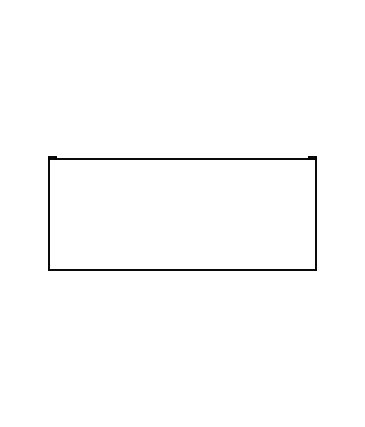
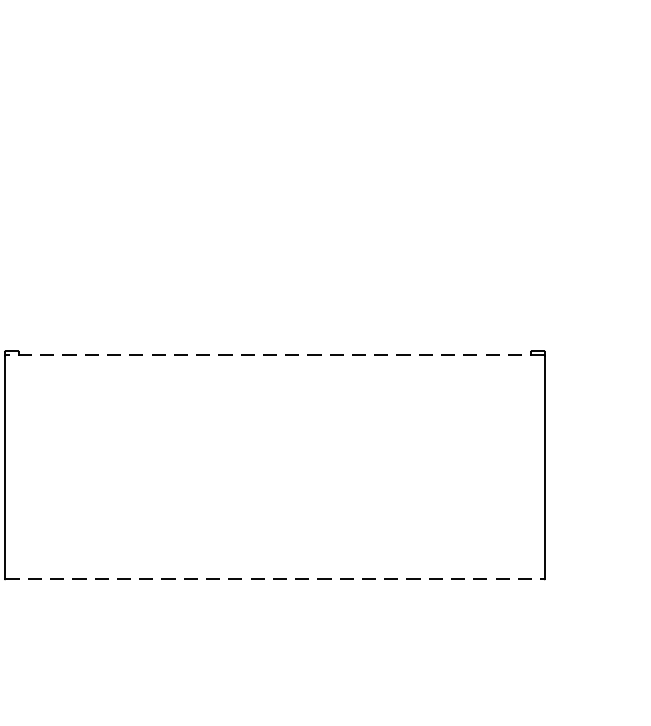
line: (182, 158) -> (274, 354), solid -> dashed
line: (182, 269) -> (274, 578), solid -> dashed

